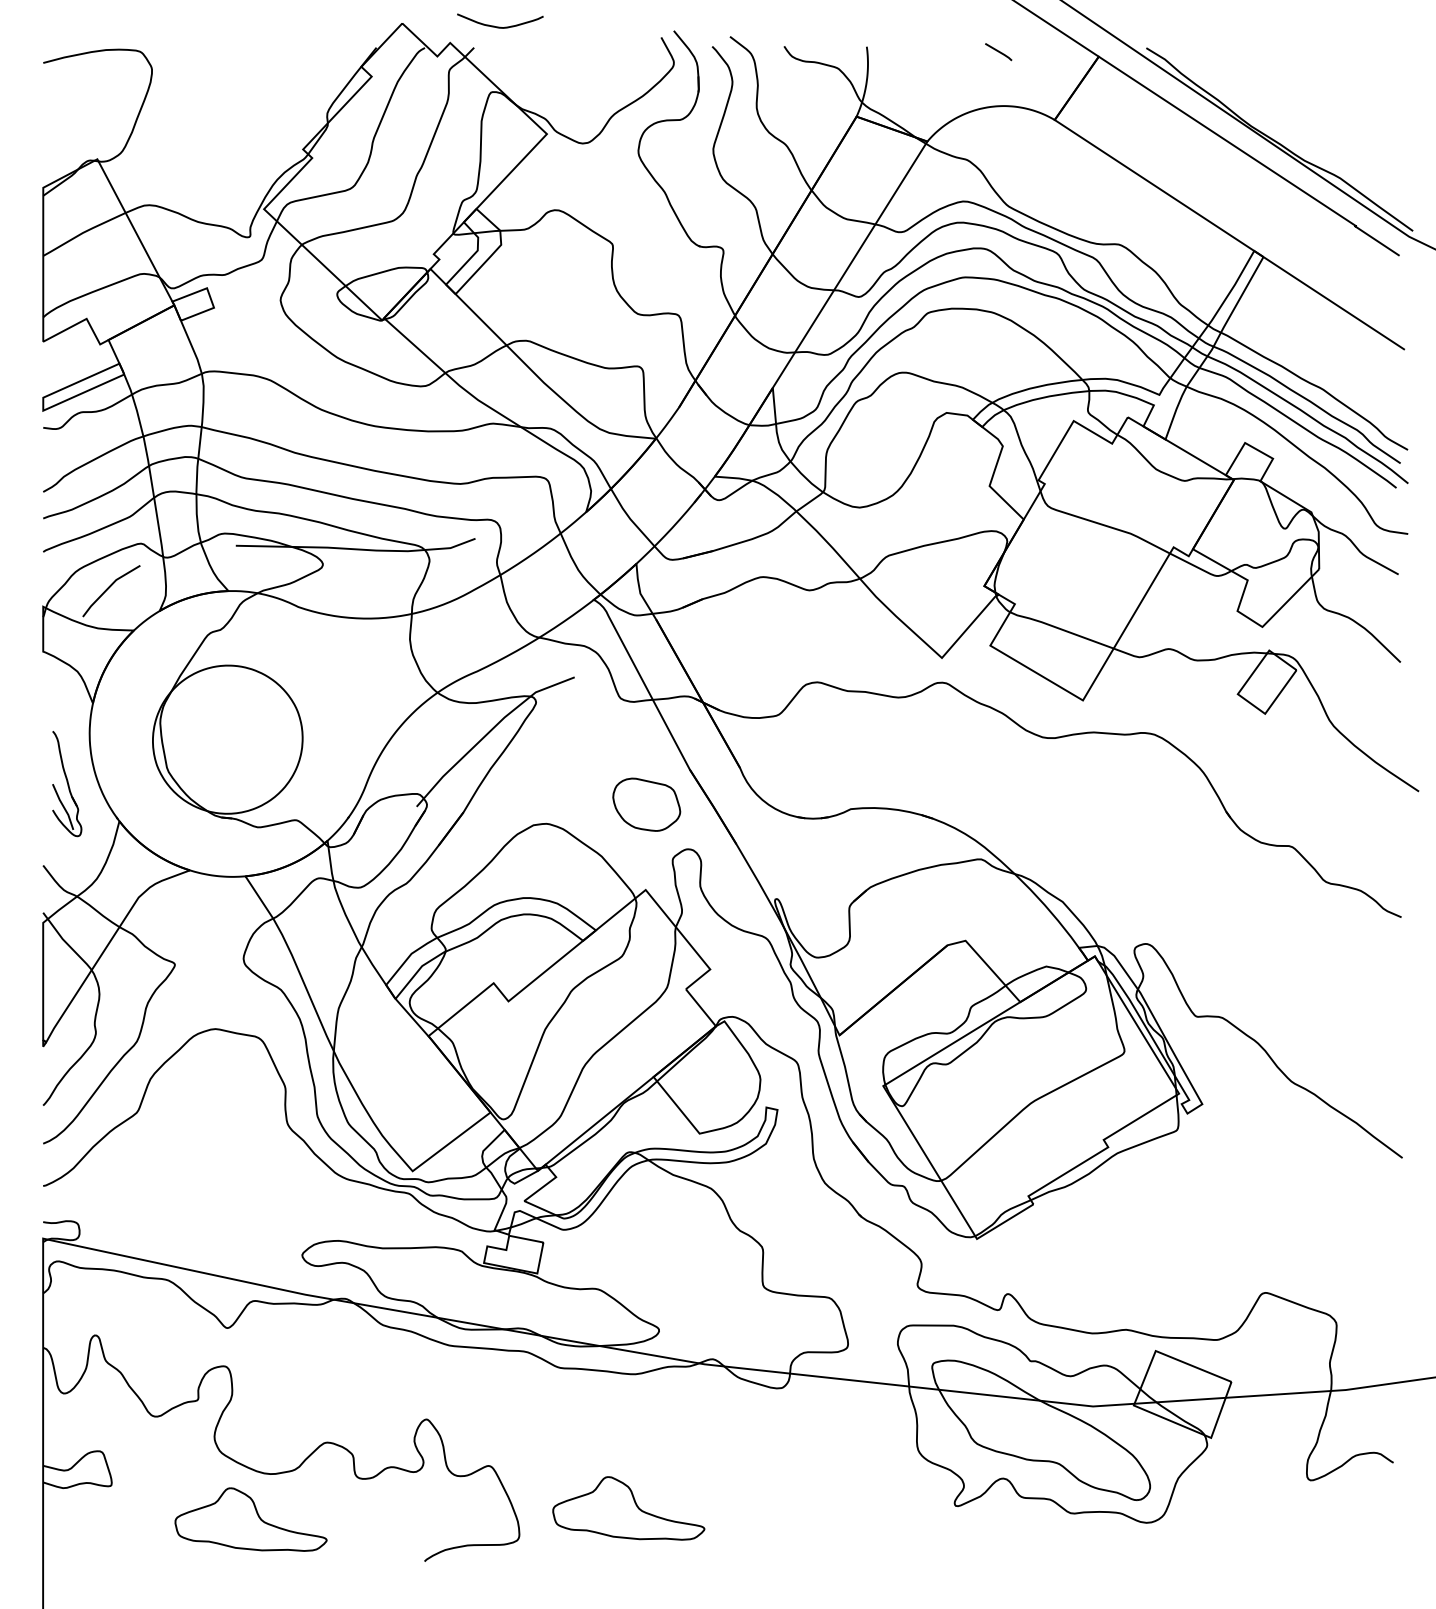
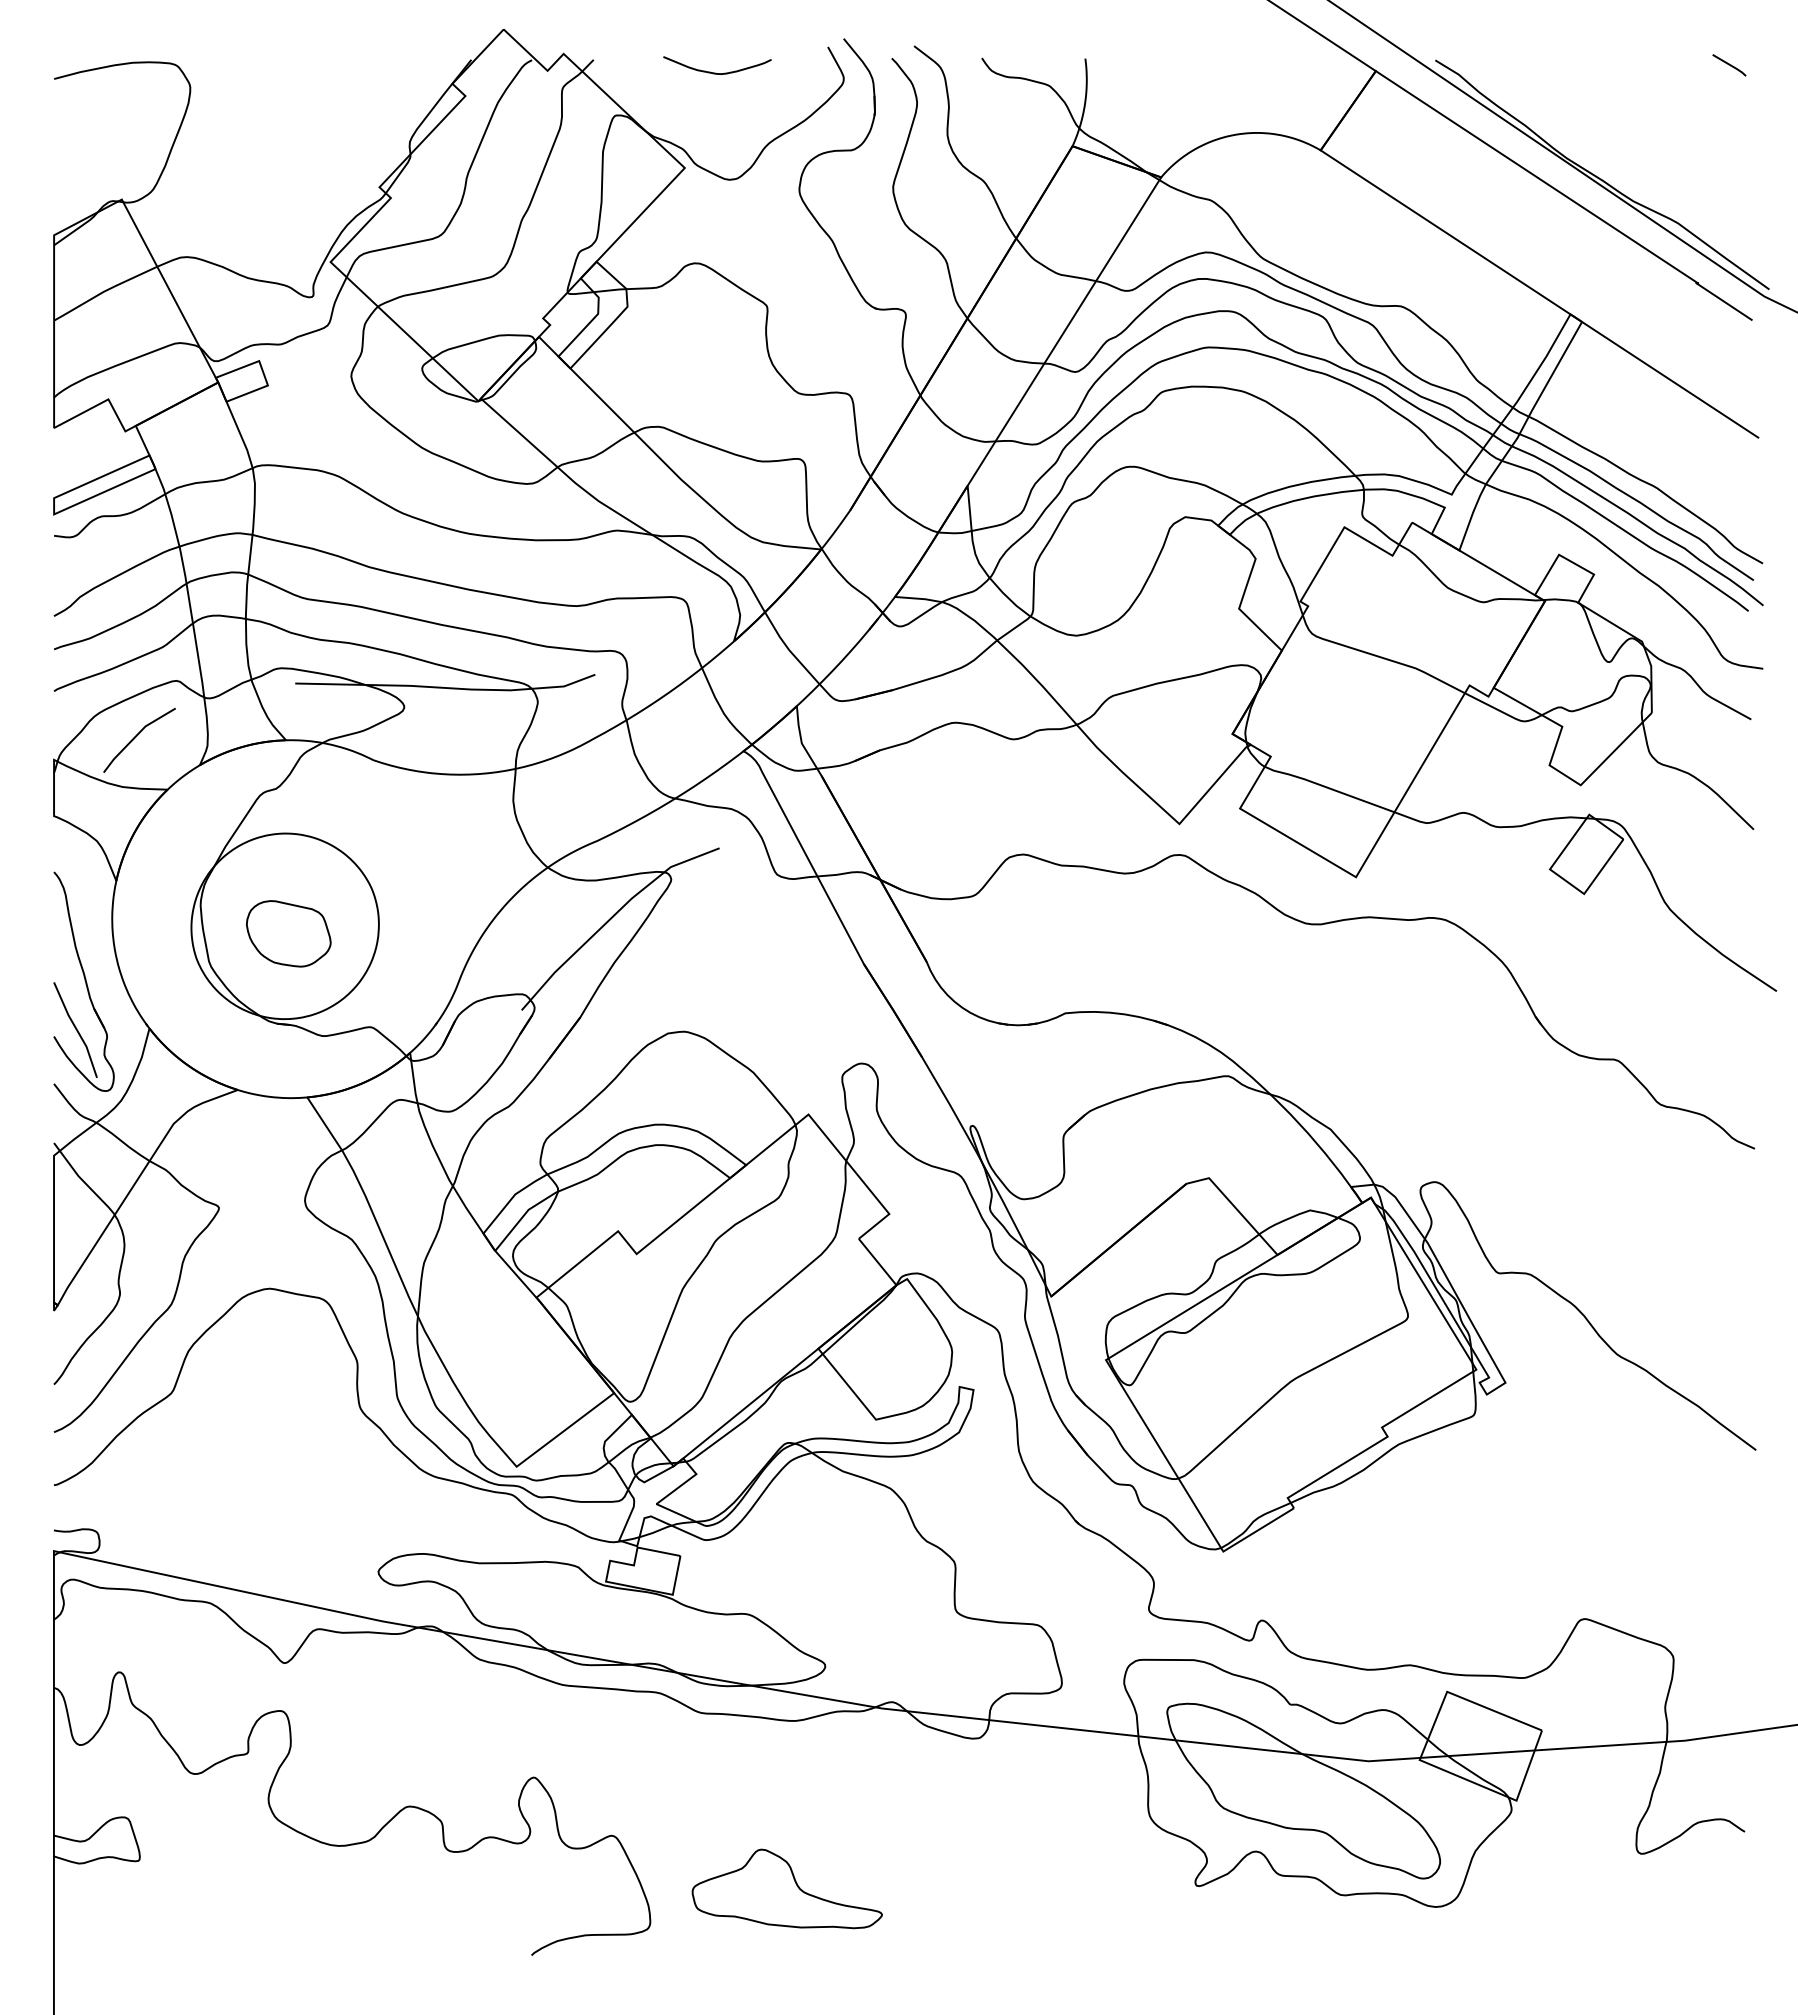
curve: (498, 26) -> (715, 72), moved
line: (998, 52) -> (1729, 65), moved
part: (66, 783) -> (83, 981), size x1.67
part: (646, 804) -> (288, 933), moved
part: (250, 1519) -> (313, 1902), removed

